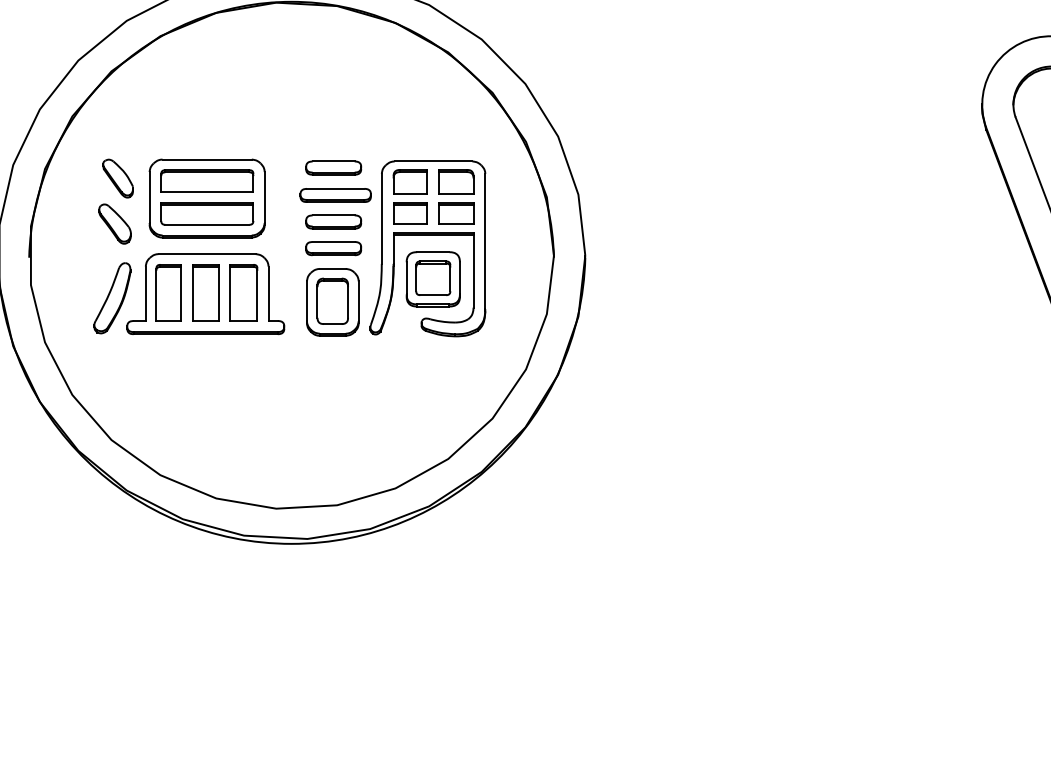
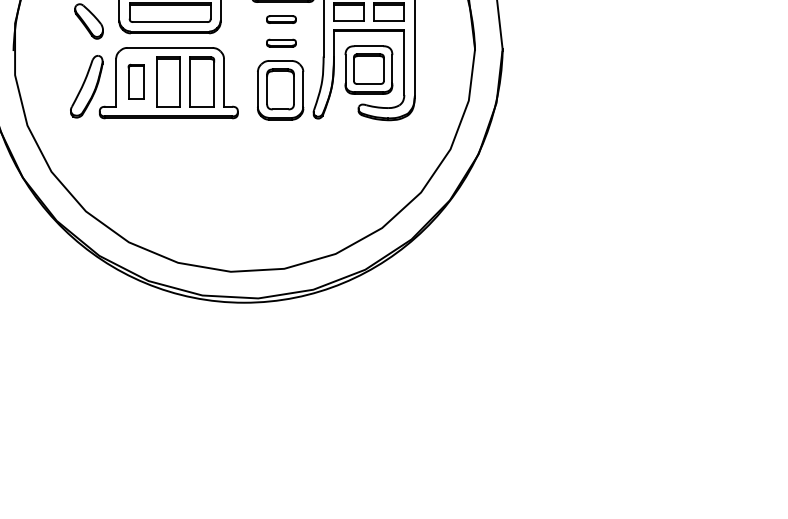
part: (333, 221) -> (281, 19), size x0.6
part: (333, 248) -> (281, 42), size x0.6
part: (168, 292) -> (136, 81), size x0.7

